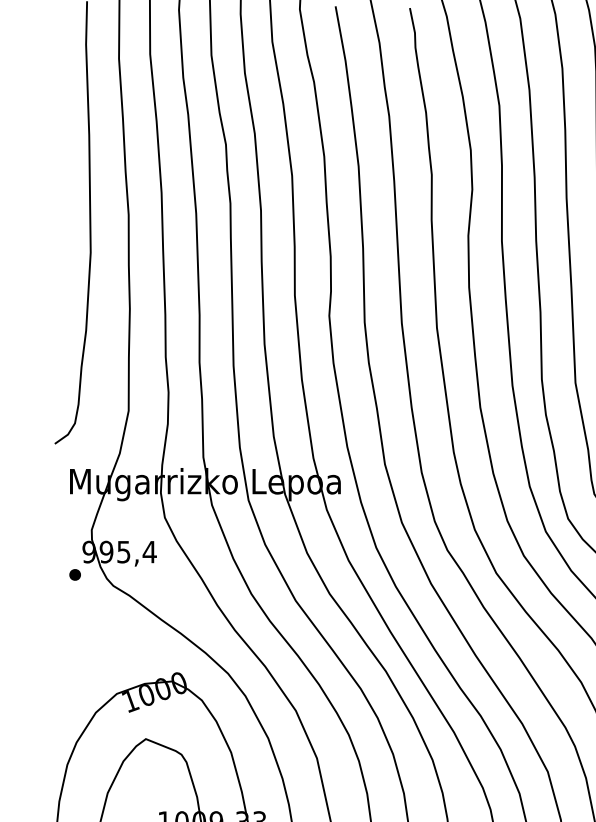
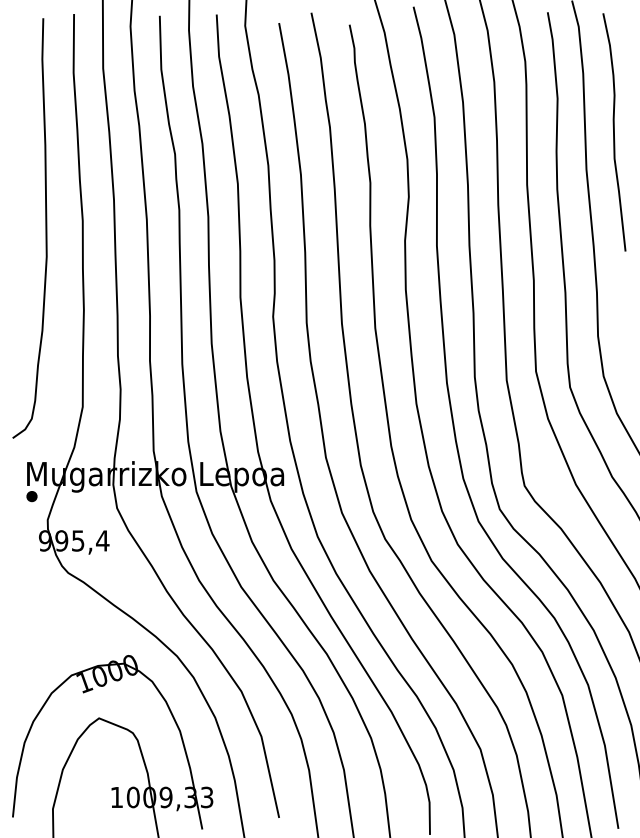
part: (74, 574) -> (31, 496), moved

